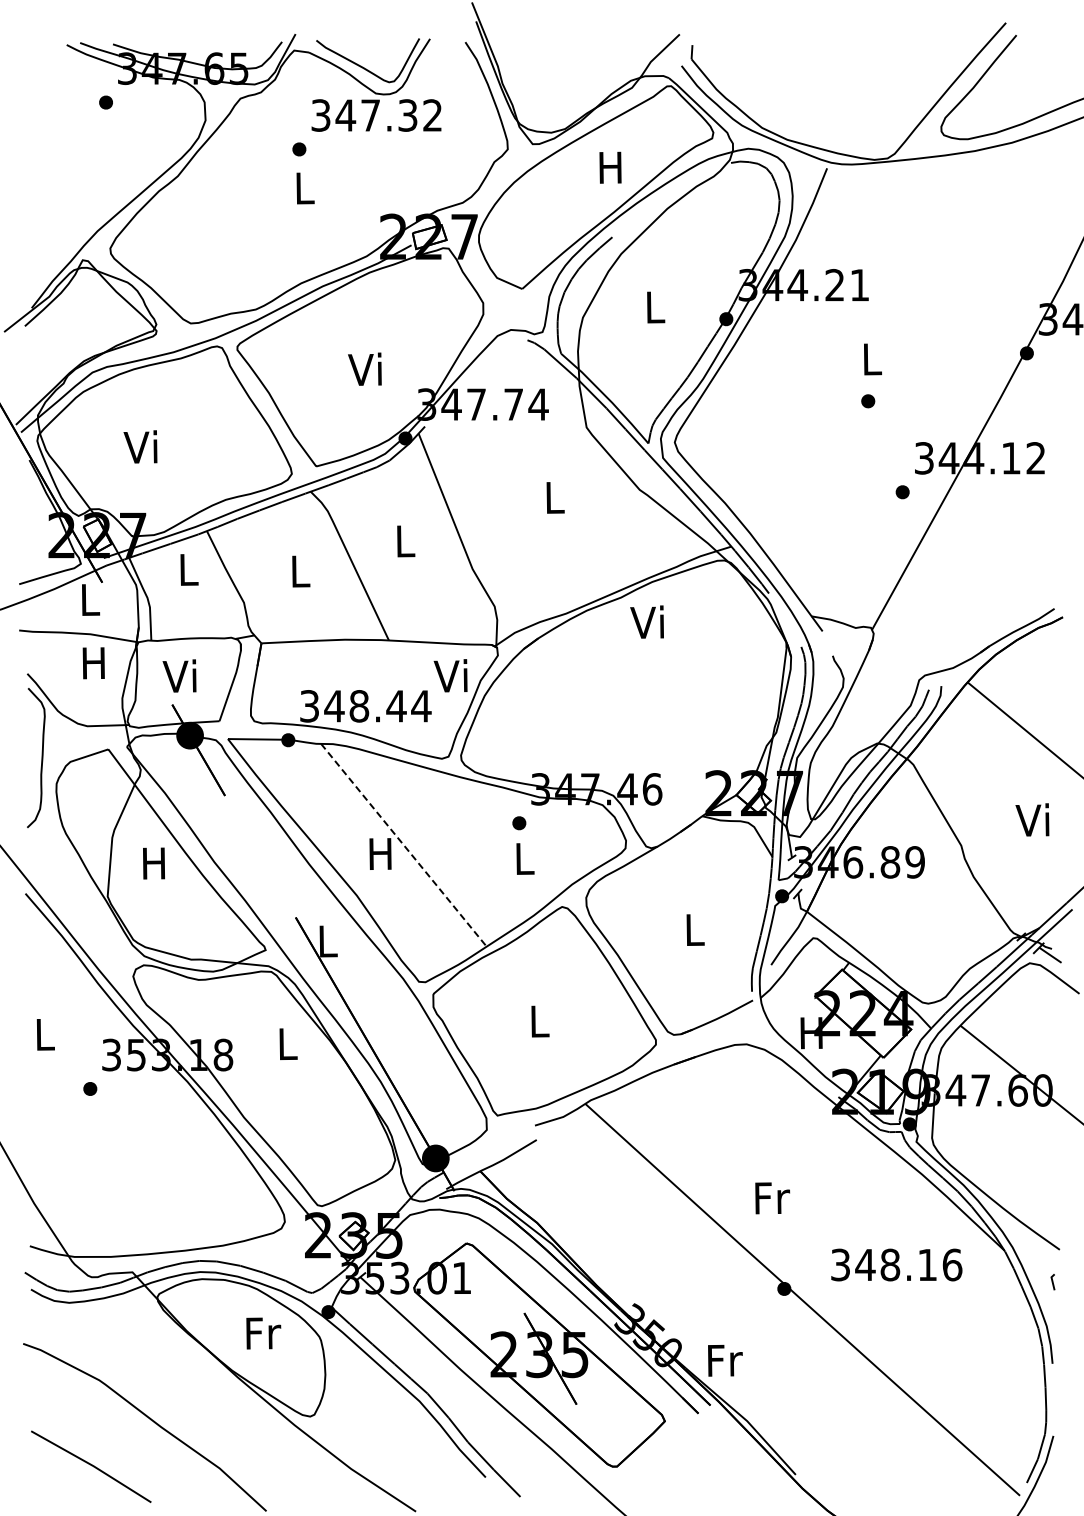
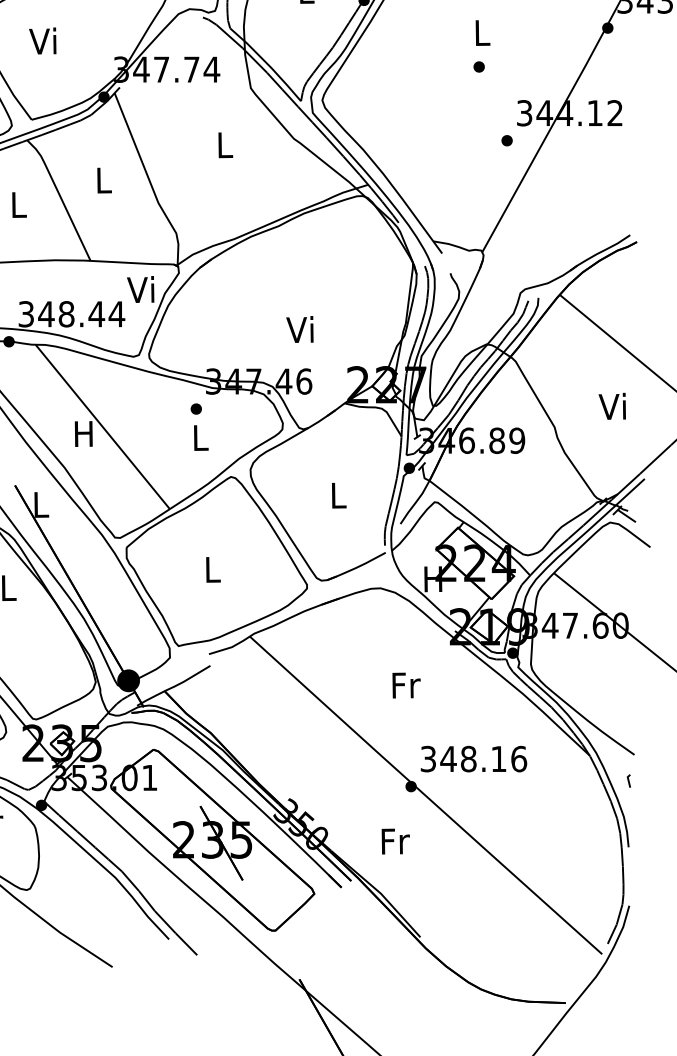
text: (364, 368) -> (42, 40), moved
text: (646, 621) -> (299, 329), moved
line: (403, 845) -> (102, 427), dashed -> solid
text: (772, 1198) -> (406, 685), moved
text: (896, 1264) -> (473, 758), moved
text: (725, 1360) -> (395, 841), moved

